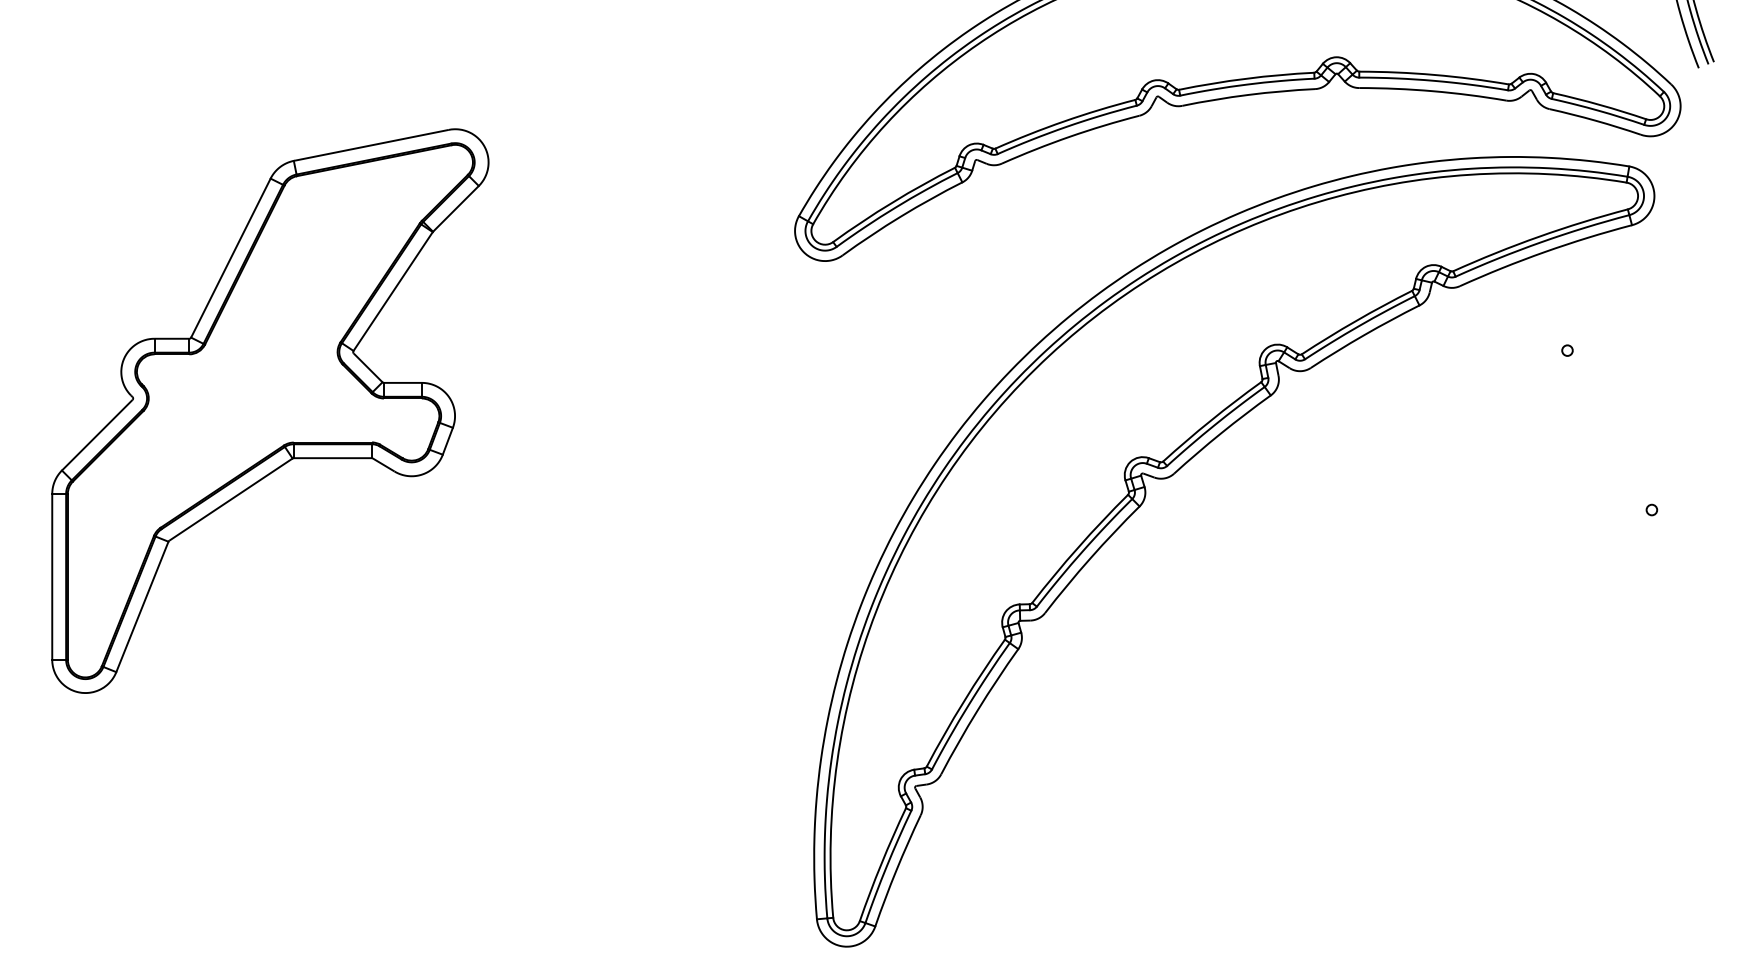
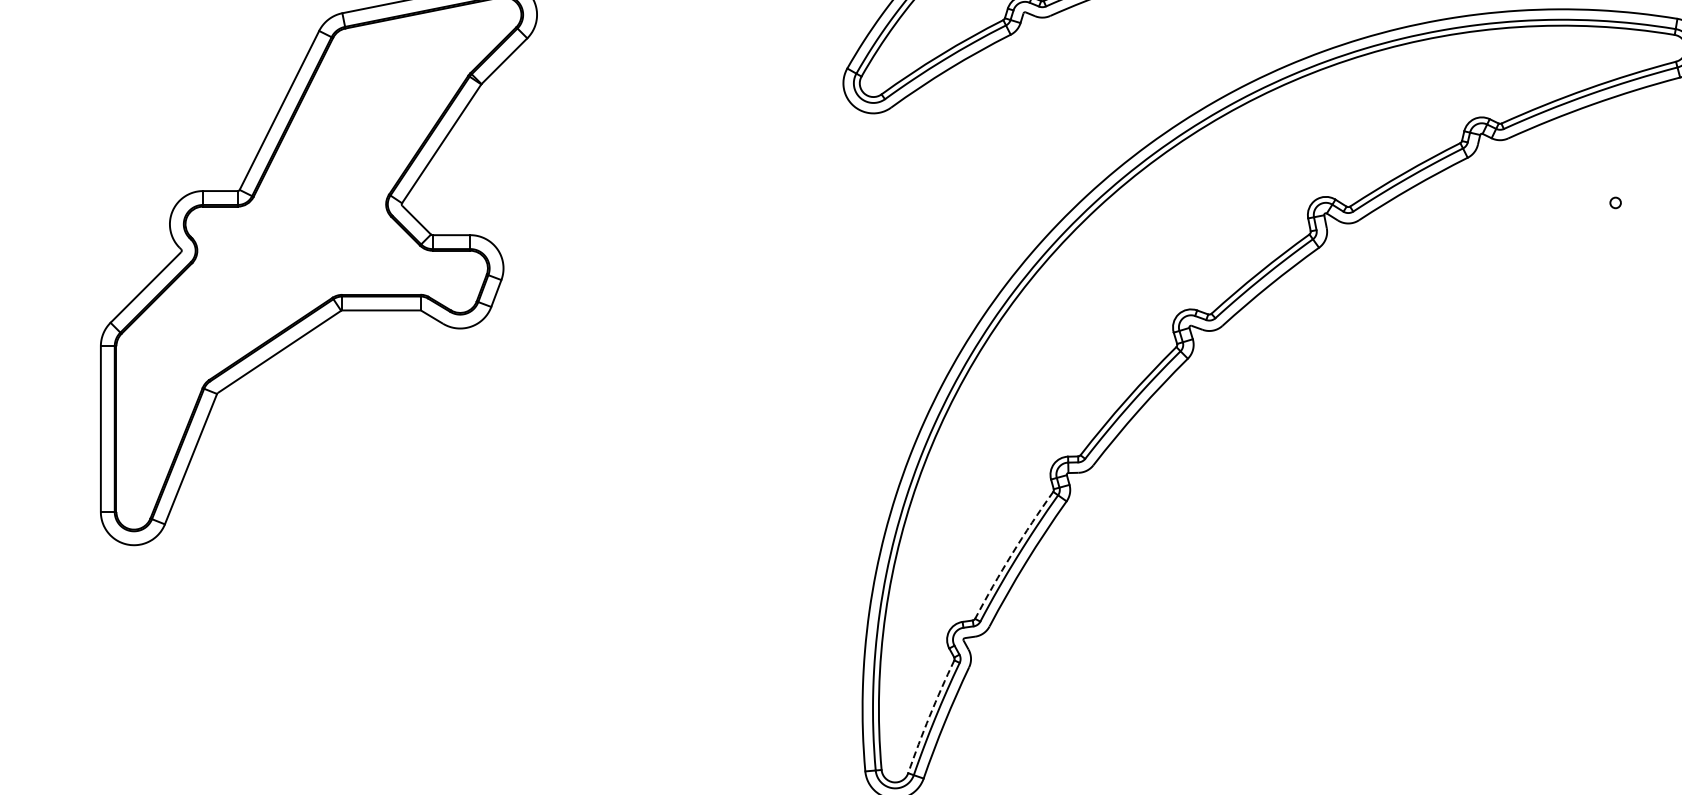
arc: (963, 701) -> (1011, 553), solid -> dashed
arc: (881, 864) -> (929, 716), solid -> dashed

